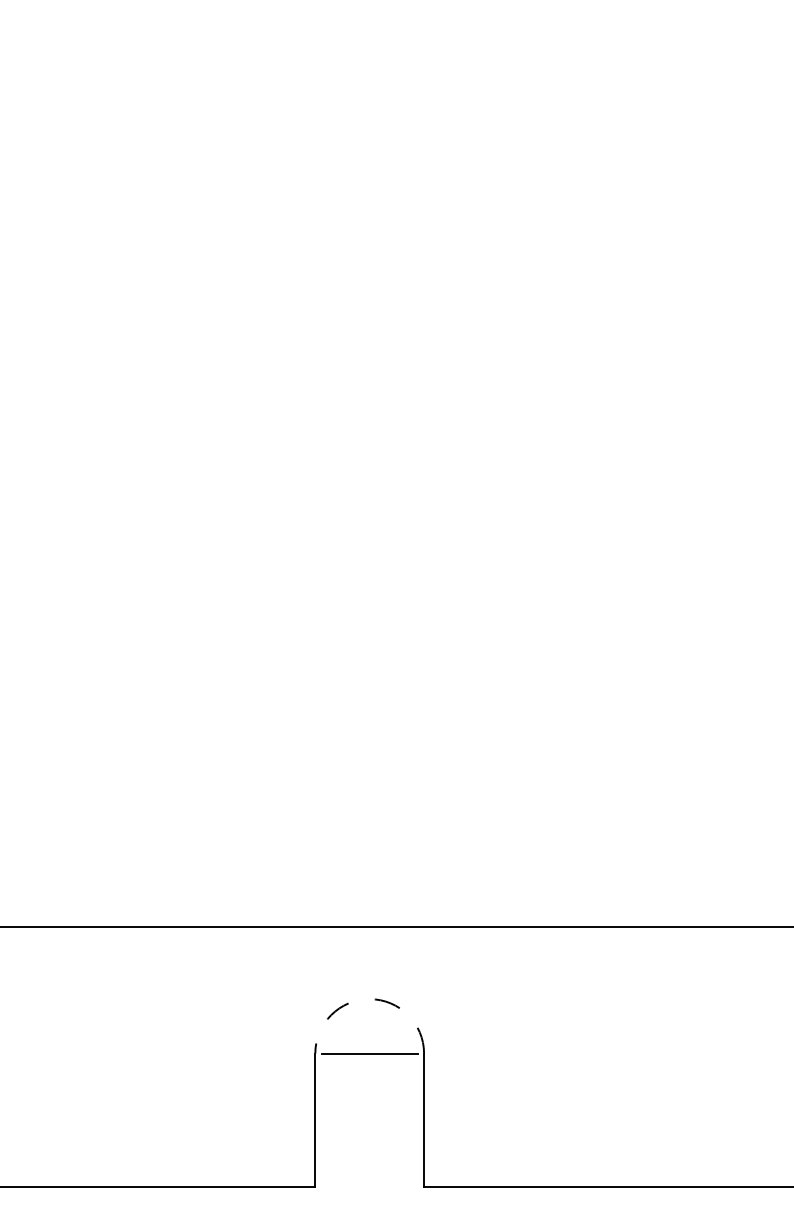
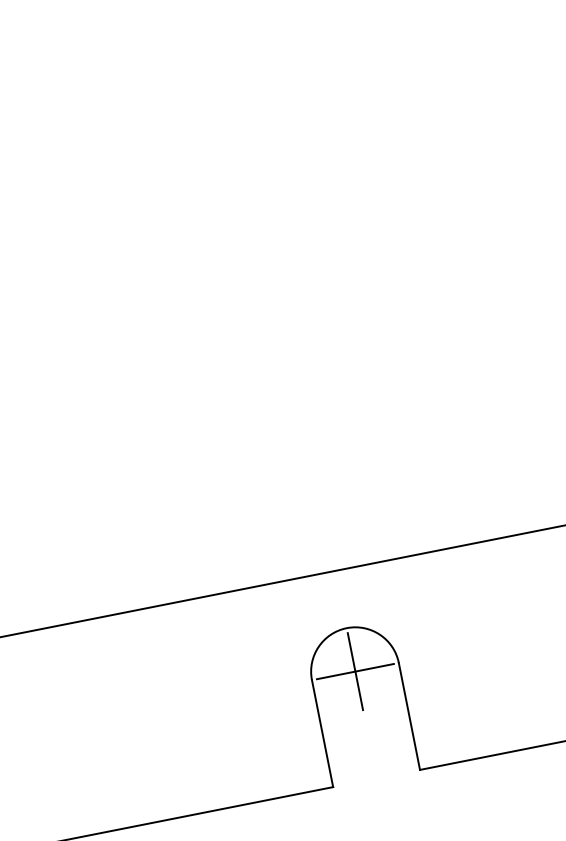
arc: (369, 999) -> (346, 628), dashed -> solid
line: (369, 1053) -> (355, 671), added

